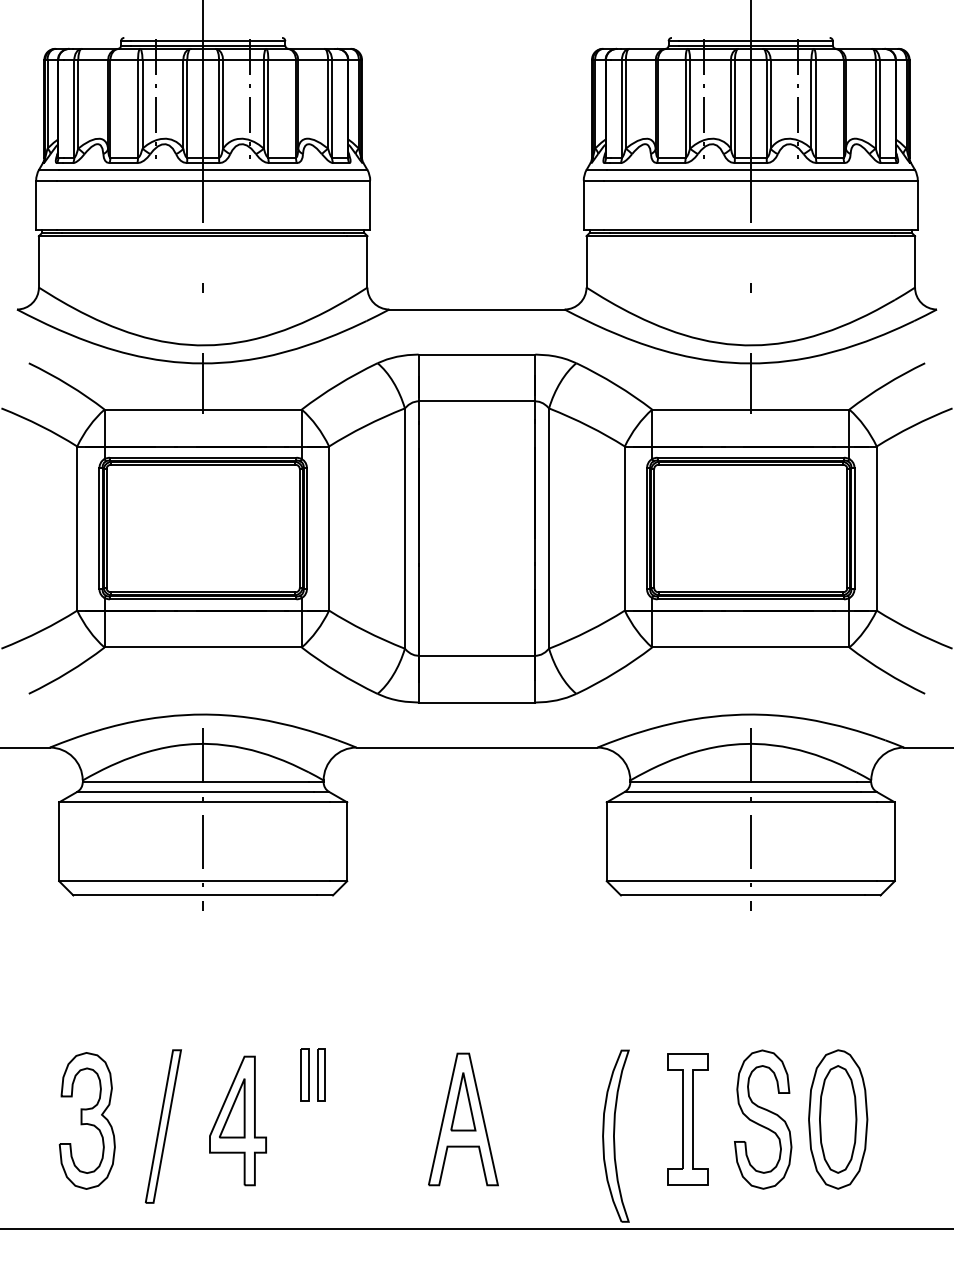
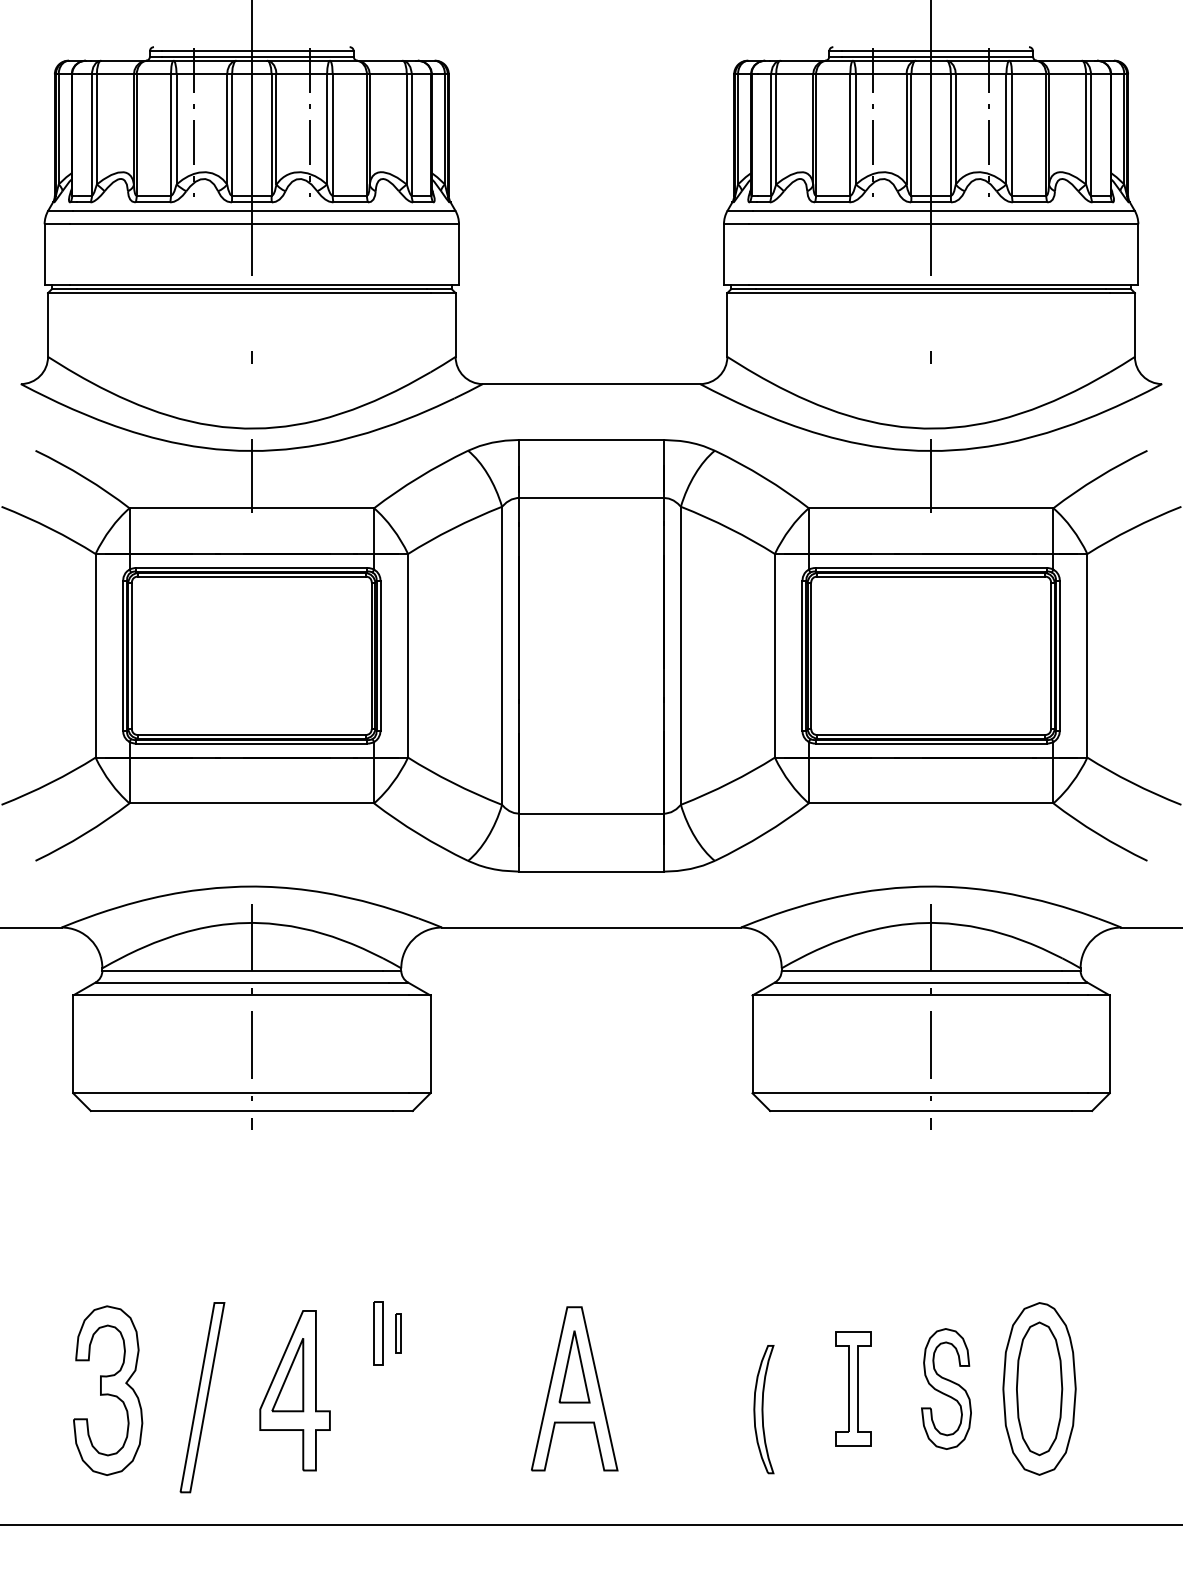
part: (321, 1074) -> (398, 1333), size x0.6
part: (688, 1119) -> (853, 1388), size x0.7
part: (763, 1119) -> (946, 1388), size x0.7
part: (615, 1136) -> (763, 1409), size x0.6

